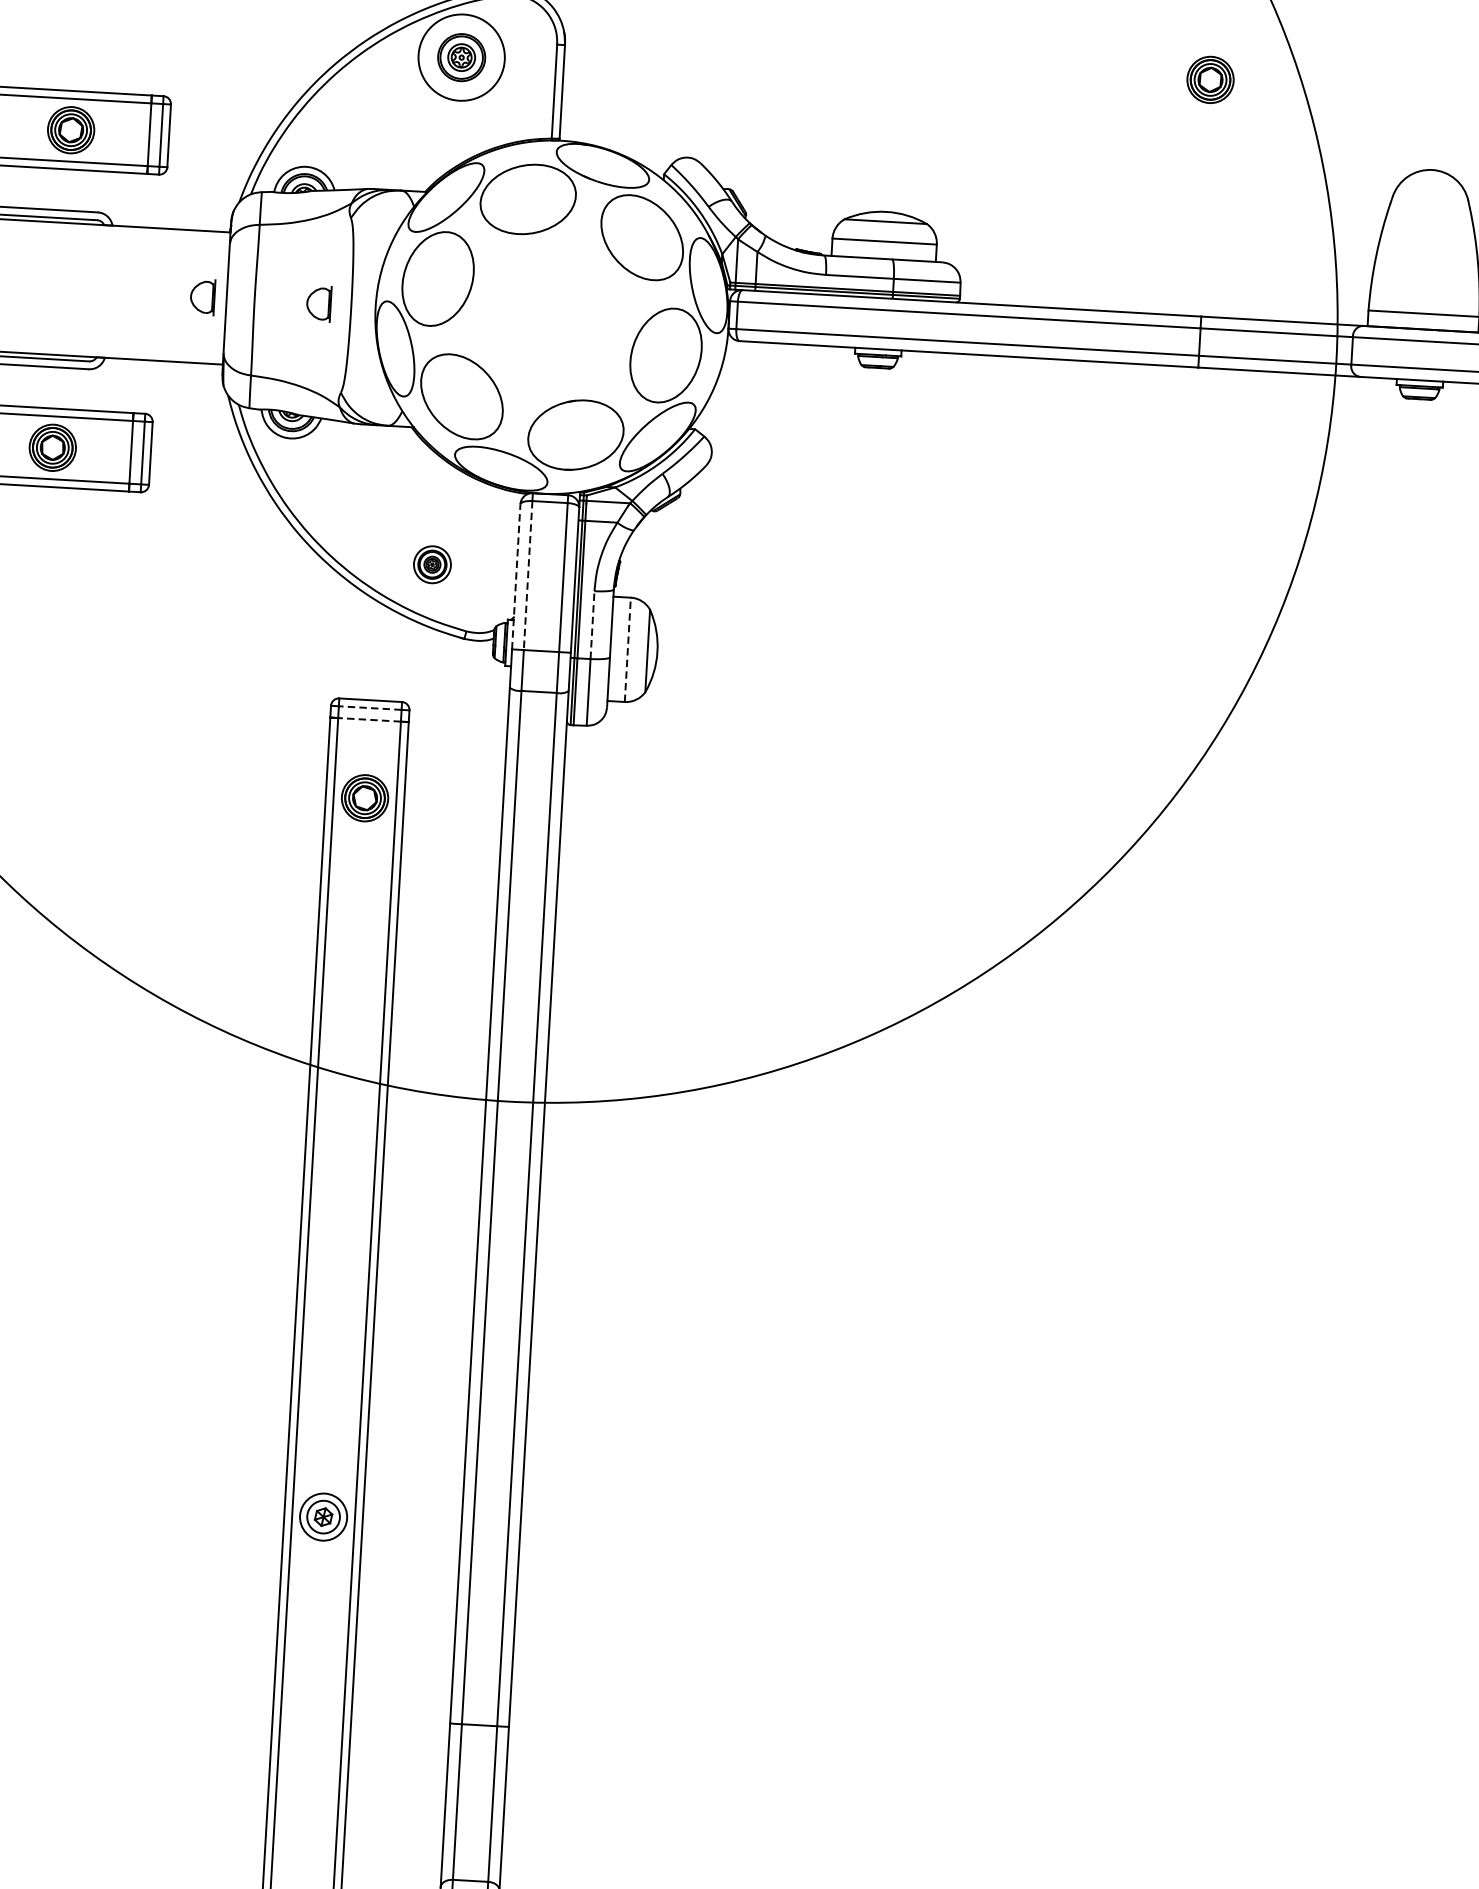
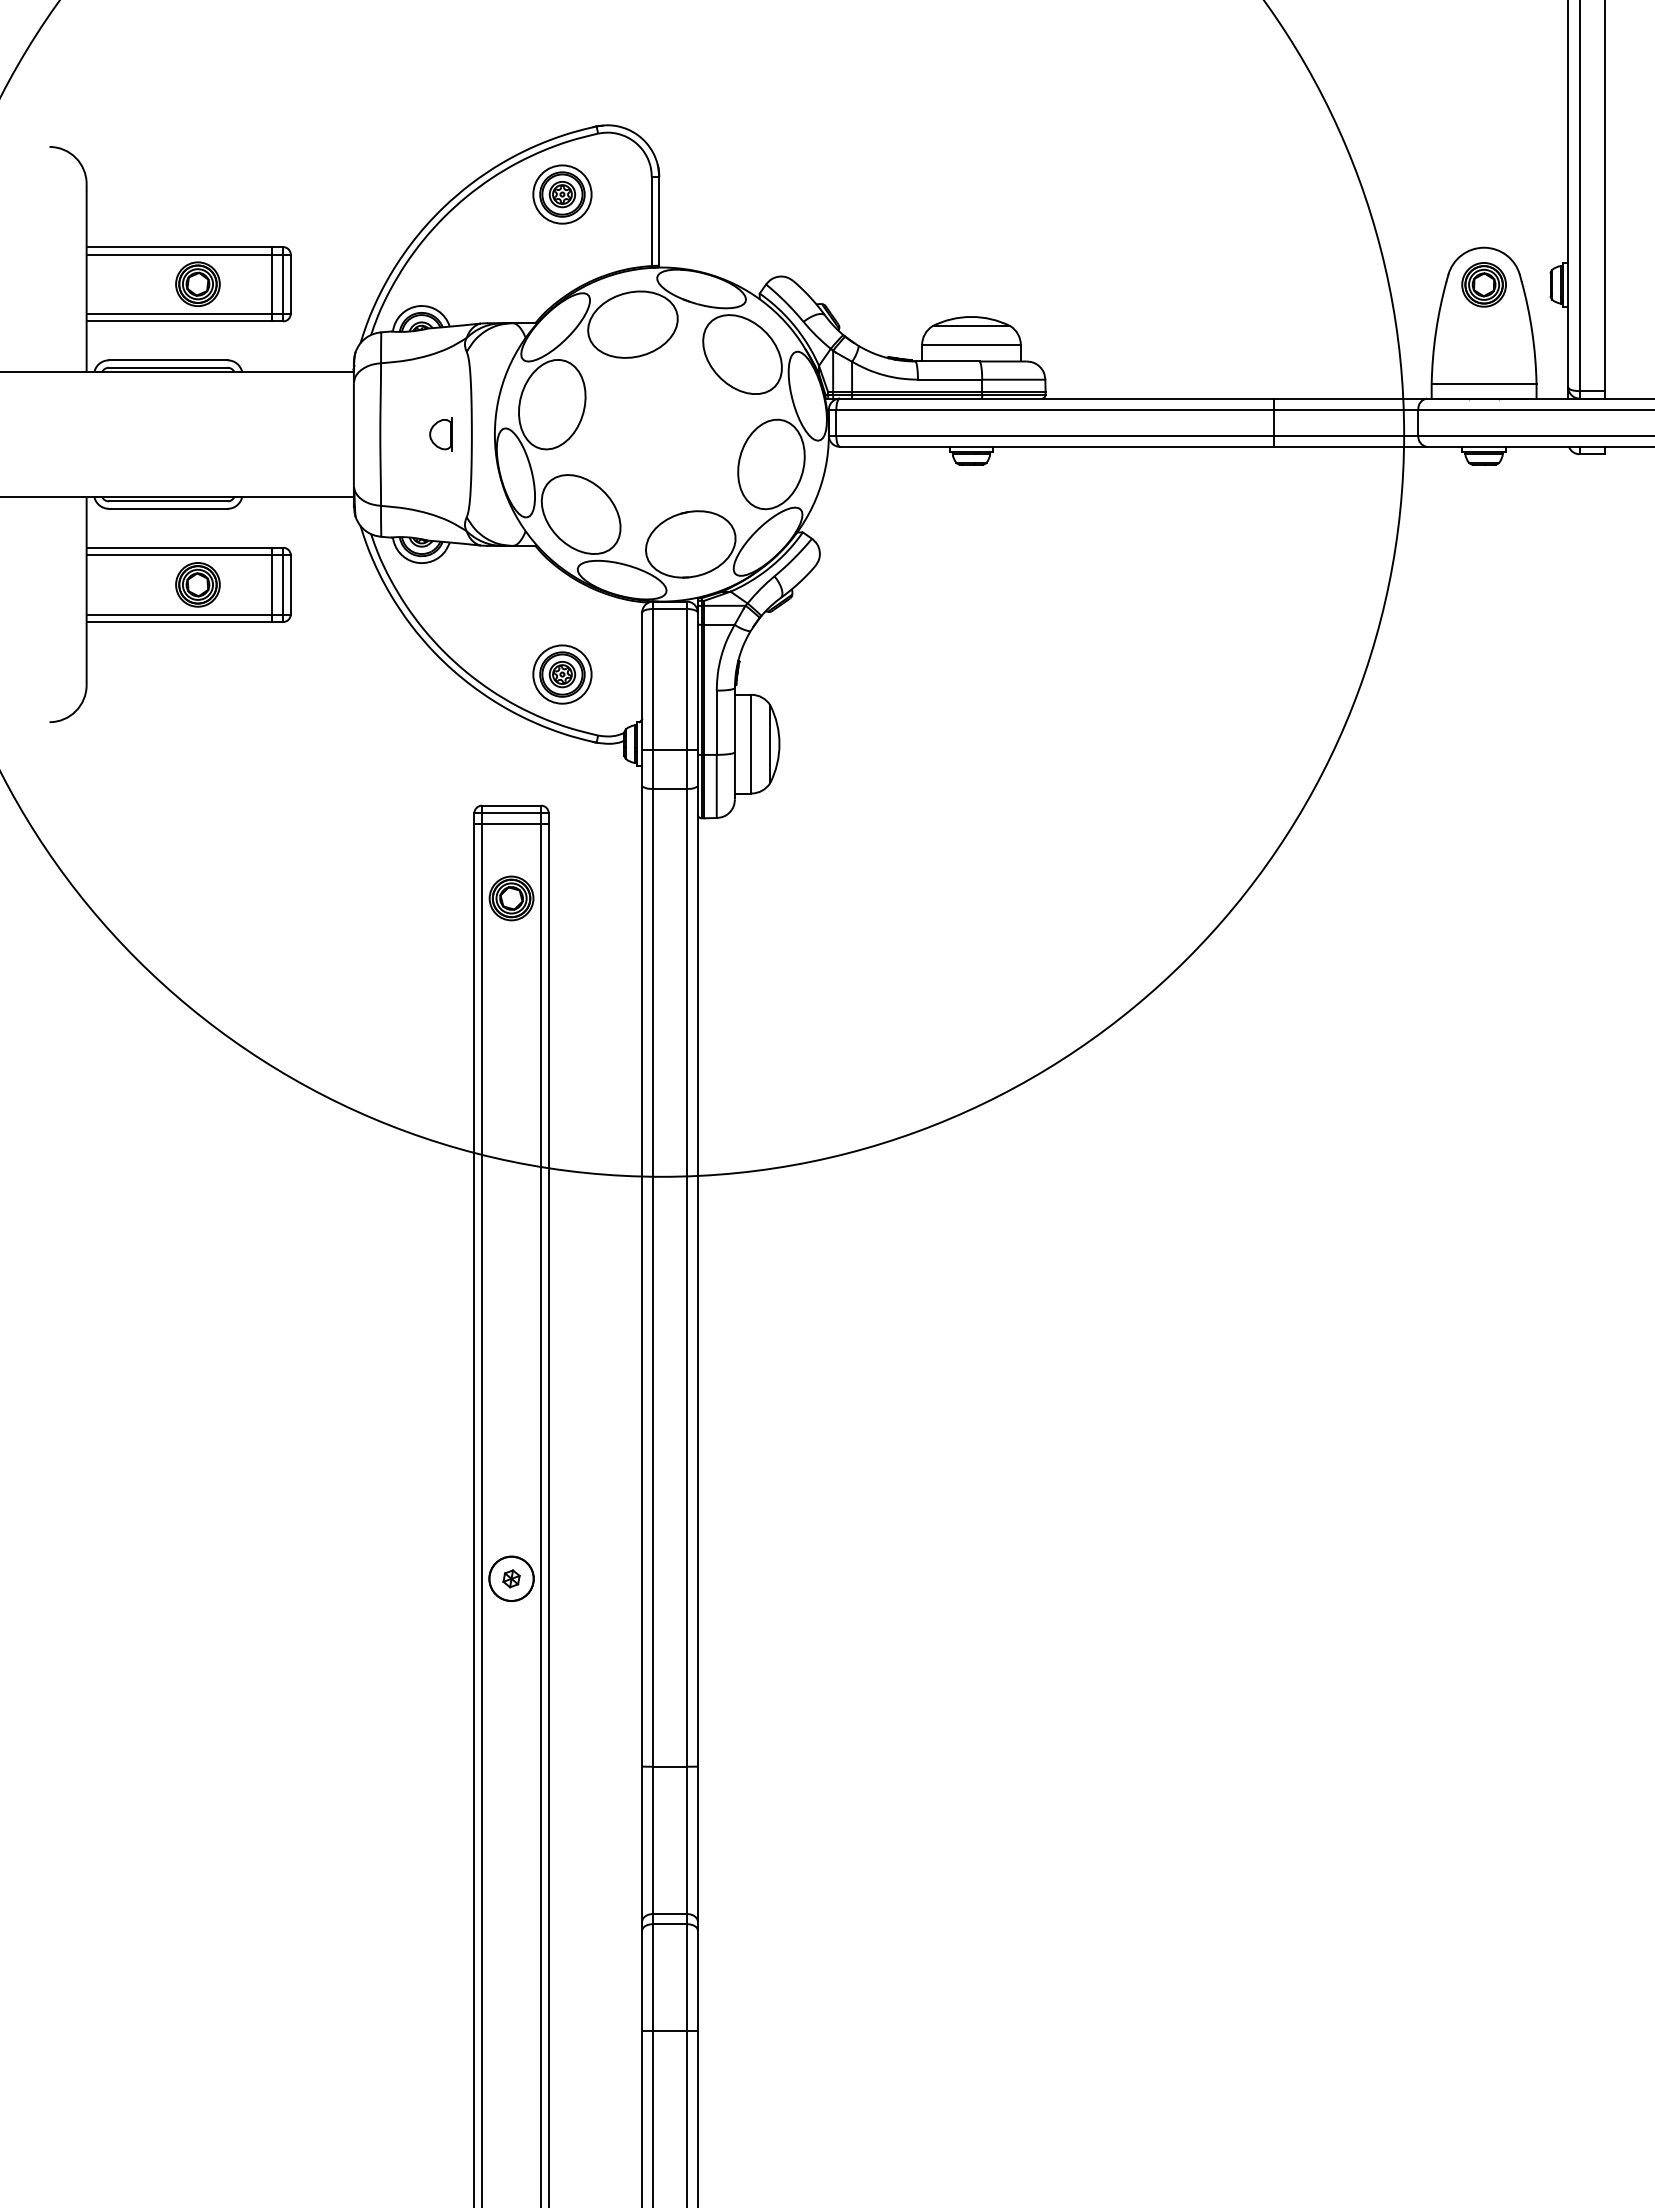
circle: (461, 57) -> (562, 194), size x0.71
part: (1209, 79) -> (1483, 284), moved
part: (201, 297) -> (330, 434), removed
part: (432, 564) -> (562, 674), size x1.67
line: (528, 575) -> (653, 679), dashed -> solid
line: (516, 577) -> (642, 681), dashed -> solid
line: (592, 624) -> (716, 722), dashed -> solid
line: (627, 649) -> (751, 743), dashed -> solid
line: (370, 708) -> (511, 813), dashed -> solid
line: (369, 720) -> (511, 824), dashed -> solid
circle: (323, 1516) -> (511, 1578), size x1.43

